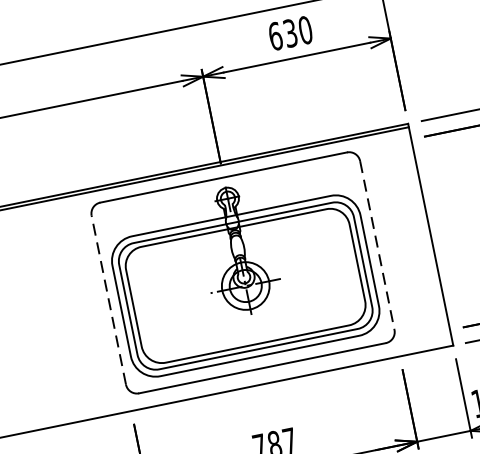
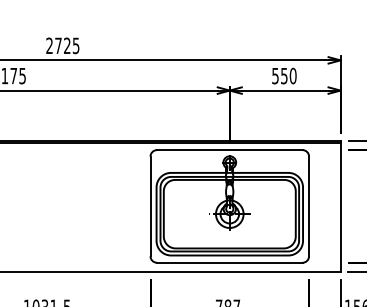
text: (282, 34) -> (279, 75), 630 -> 550
line: (378, 245) -> (309, 206), dashed -> solid
line: (108, 300) -> (150, 206), dashed -> solid

